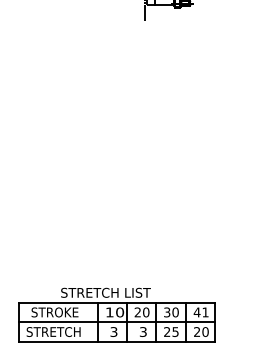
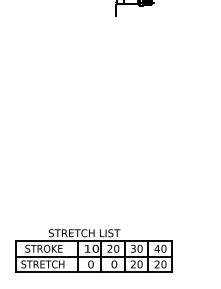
text: (205, 312) -> (163, 248), 41 -> 40
text: (113, 331) -> (90, 264), 3 -> 0
text: (142, 331) -> (113, 264), 3 -> 0
text: (175, 331) -> (139, 264), 25 -> 20

